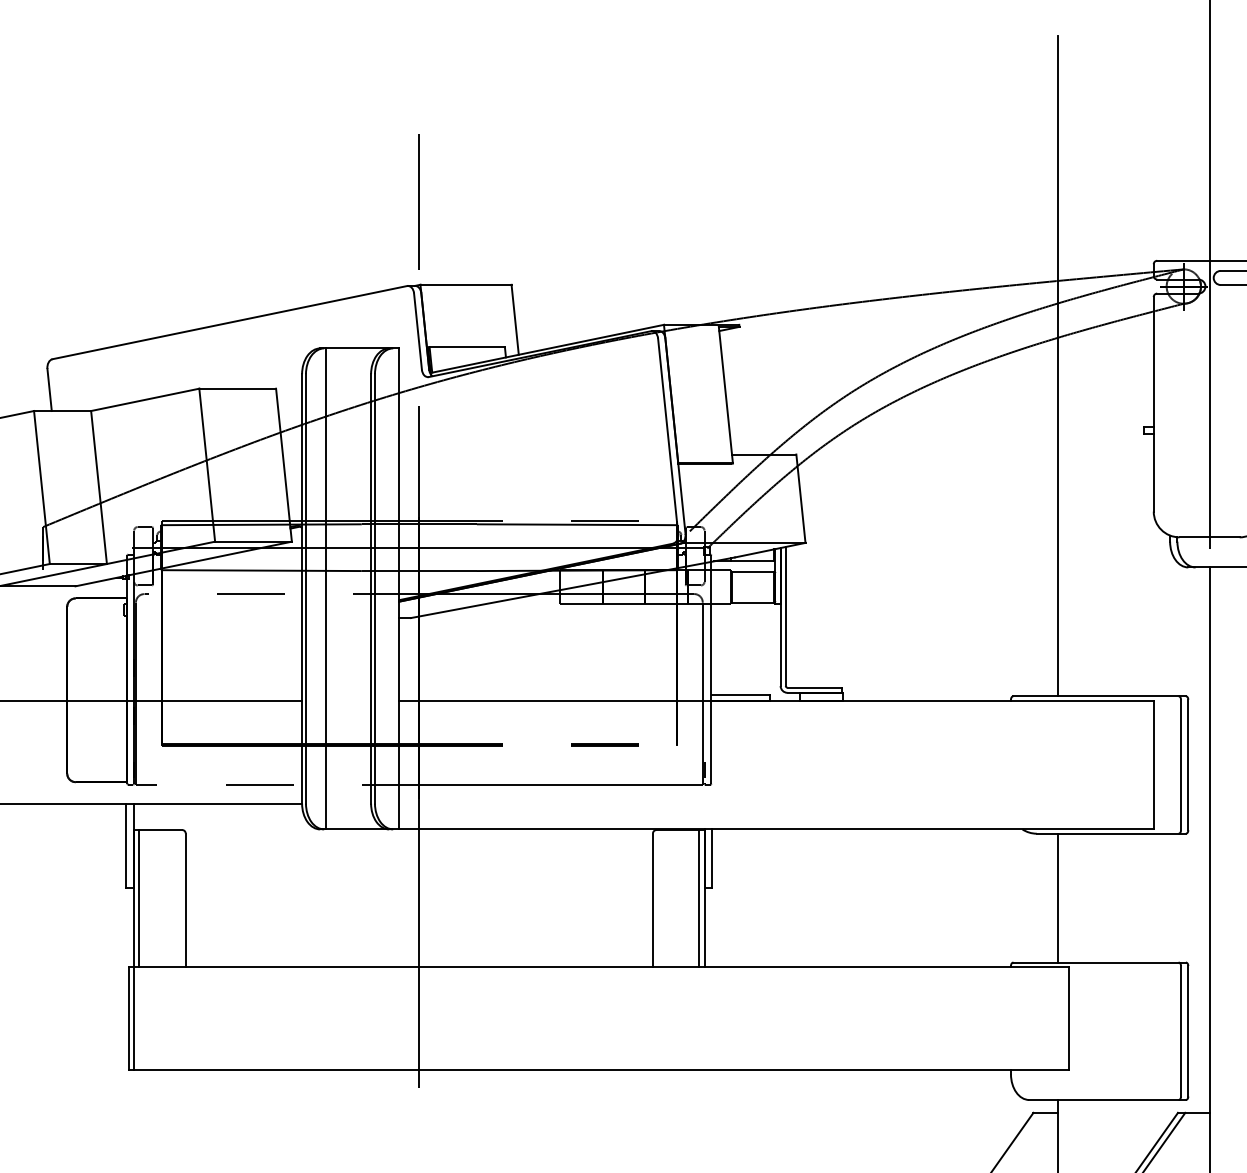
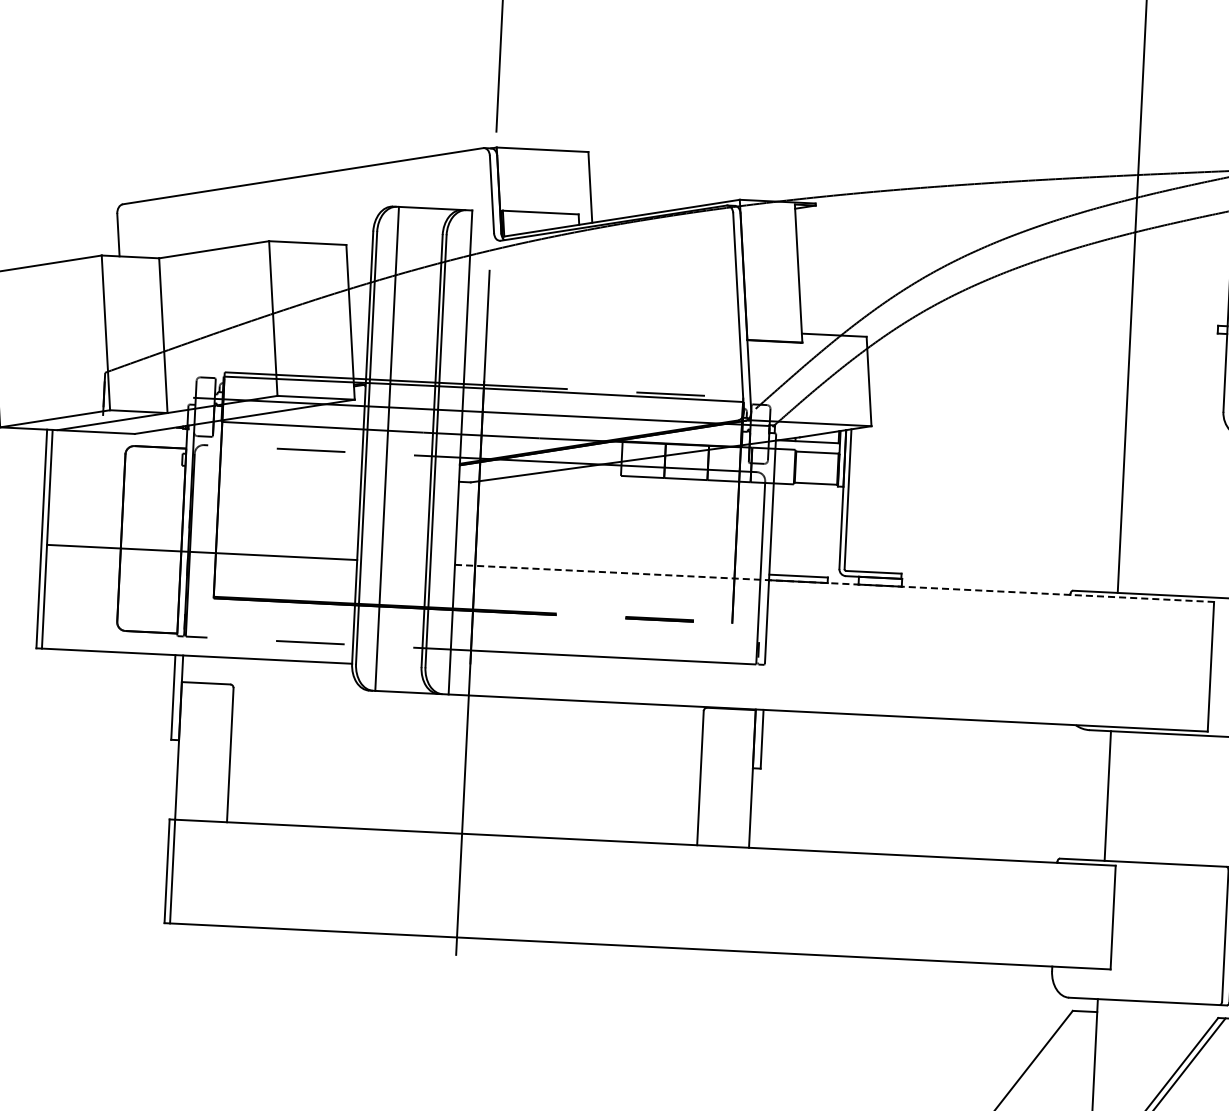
line: (776, 700) -> (834, 583), solid -> dashed
line: (139, 898) -> (183, 751), removed
line: (699, 898) -> (747, 778), removed

